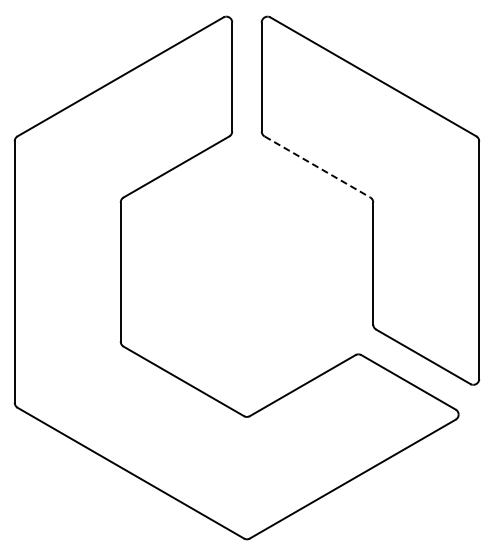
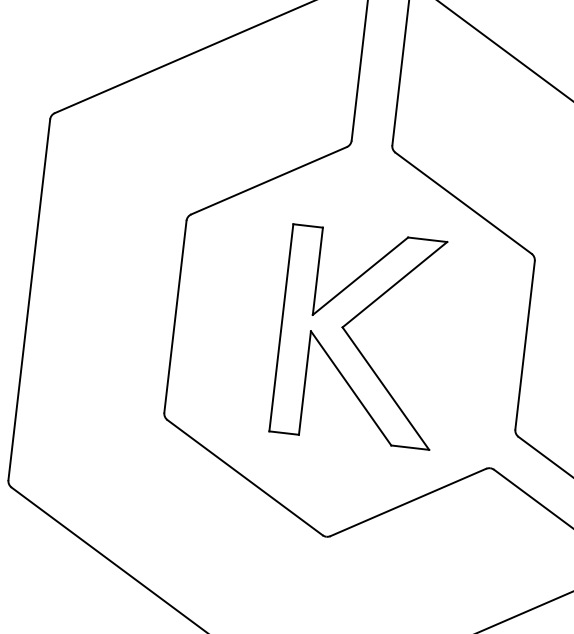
line: (317, 167) -> (463, 203), dashed -> solid
part: (255, 271) -> (361, 337), added

